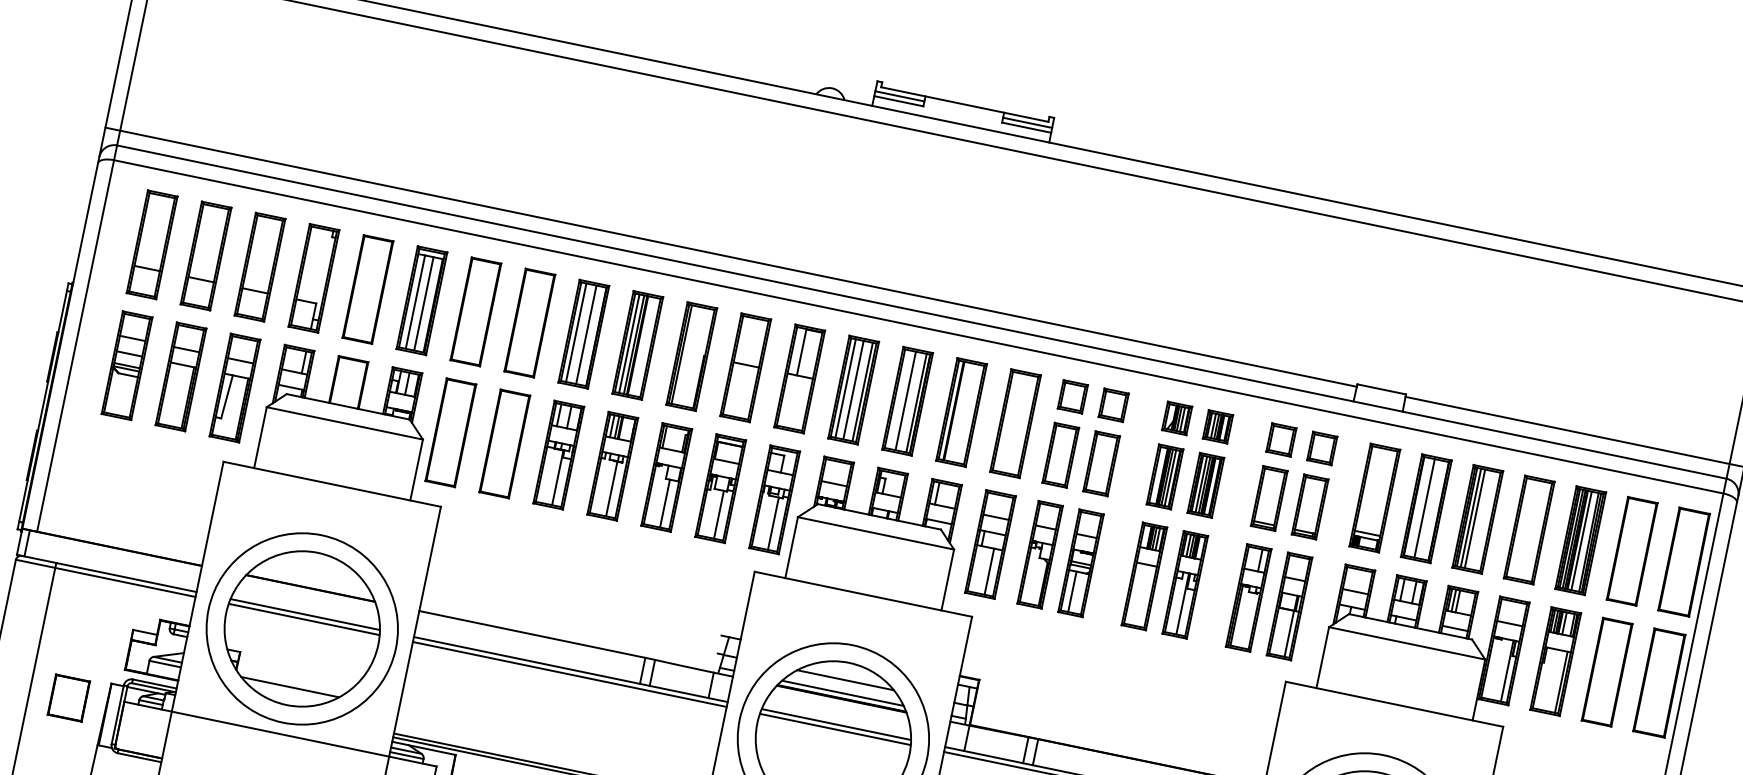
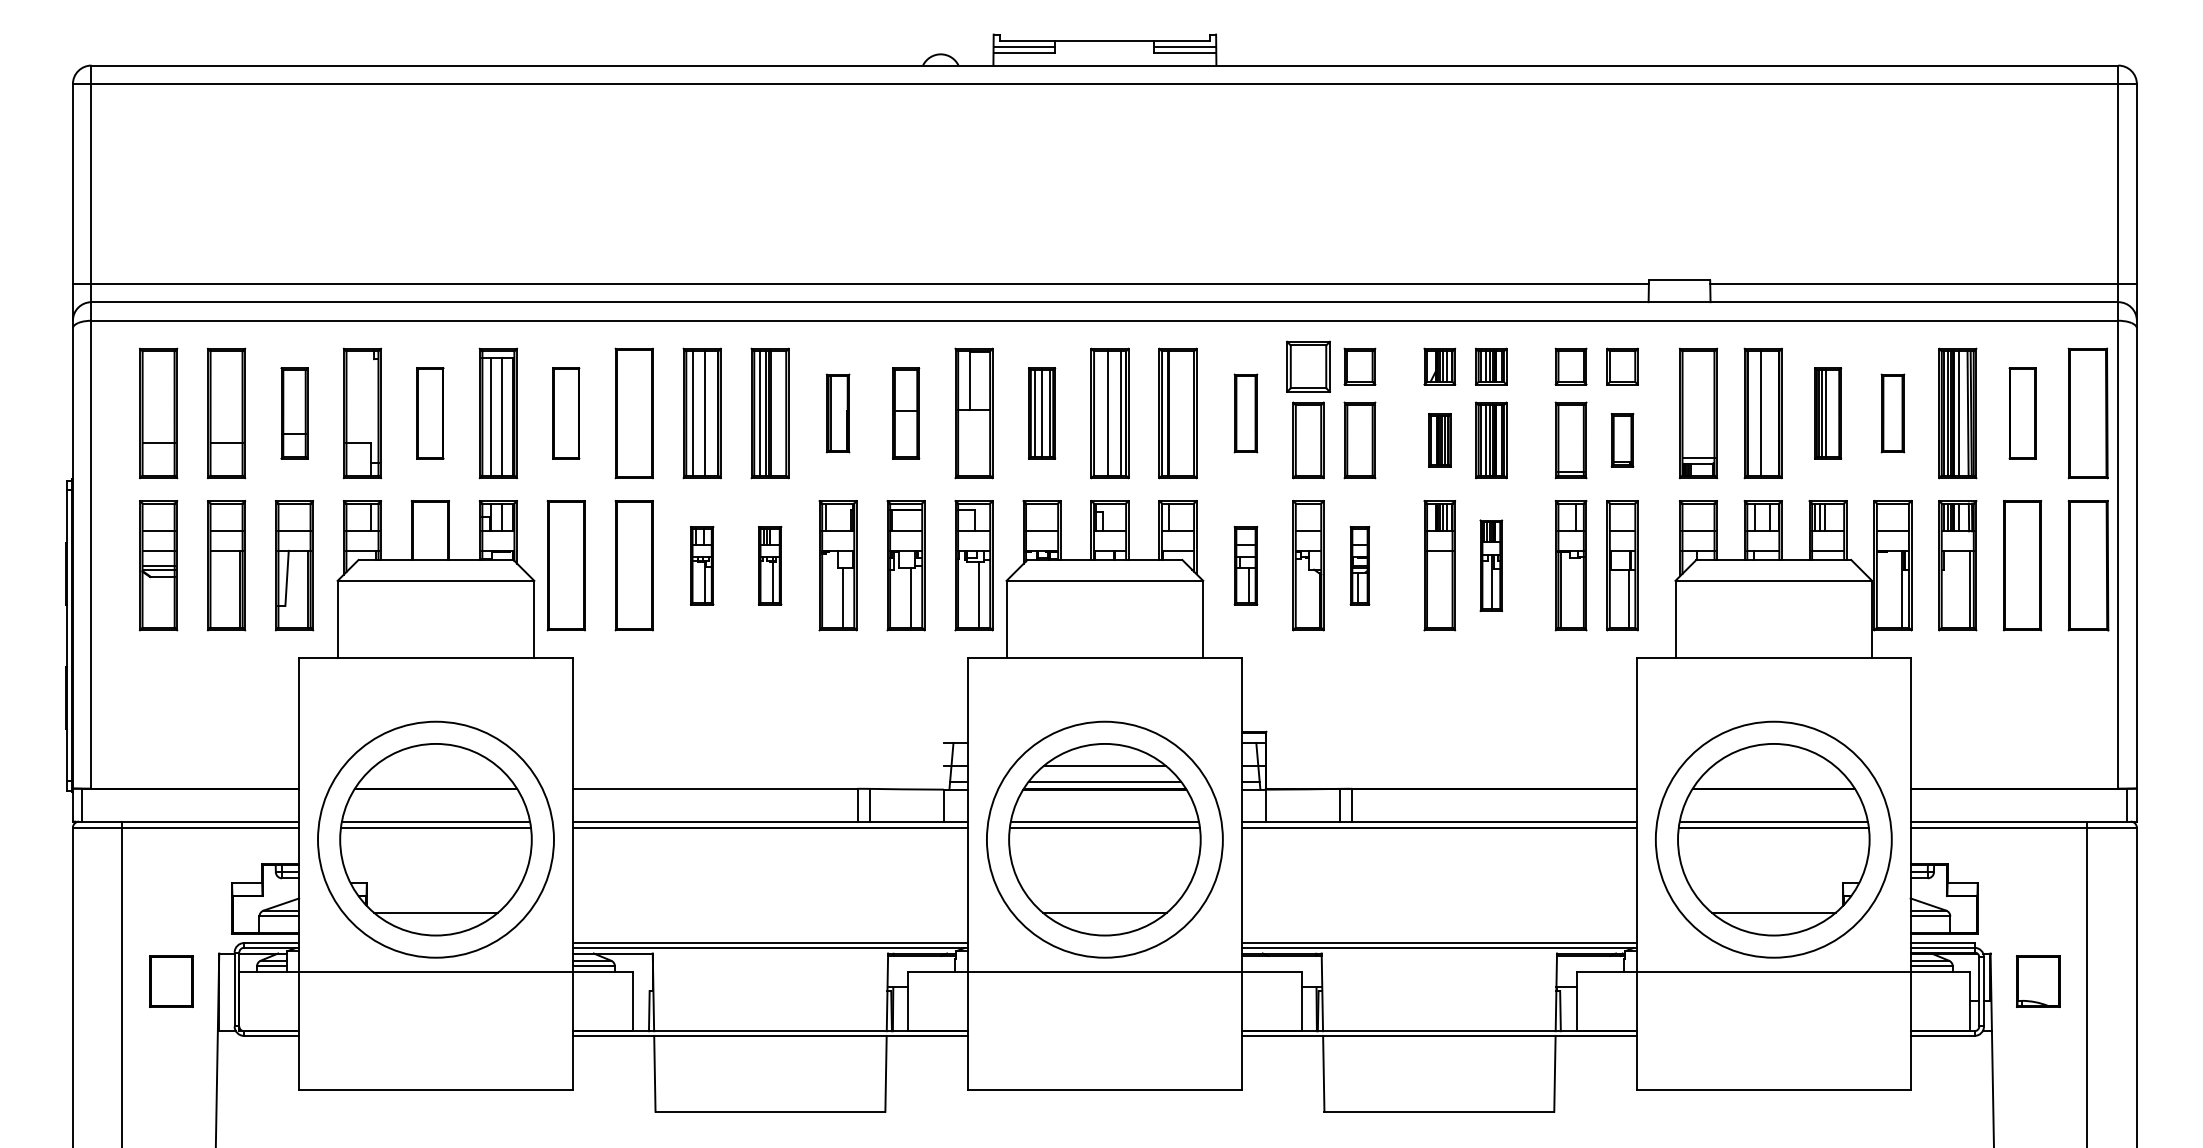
part: (260, 267) -> (294, 413), size x0.7
part: (368, 289) -> (430, 413), size x0.7
part: (475, 311) -> (565, 413), size x0.7
part: (691, 356) -> (837, 413), size x0.6
part: (745, 367) -> (905, 413), size x0.7
part: (853, 390) -> (1041, 413), size x0.7
part: (1072, 396) -> (1308, 366), size x1.4
part: (1015, 423) -> (1245, 413), size x0.6
part: (558, 454) -> (701, 565), size x0.6
part: (612, 466) -> (769, 565), size x0.6
part: (1164, 476) -> (1439, 440), size x0.7
part: (1310, 507) -> (1622, 440), size x0.7
part: (1477, 519) -> (1827, 413), size x0.7
part: (1528, 530) -> (1892, 413), size x0.6
part: (990, 544) -> (1245, 565), size x0.6
part: (1632, 551) -> (2022, 413), size x0.7
part: (1080, 563) -> (1359, 565), size x0.6
part: (1185, 584) -> (1491, 565), size x0.7

